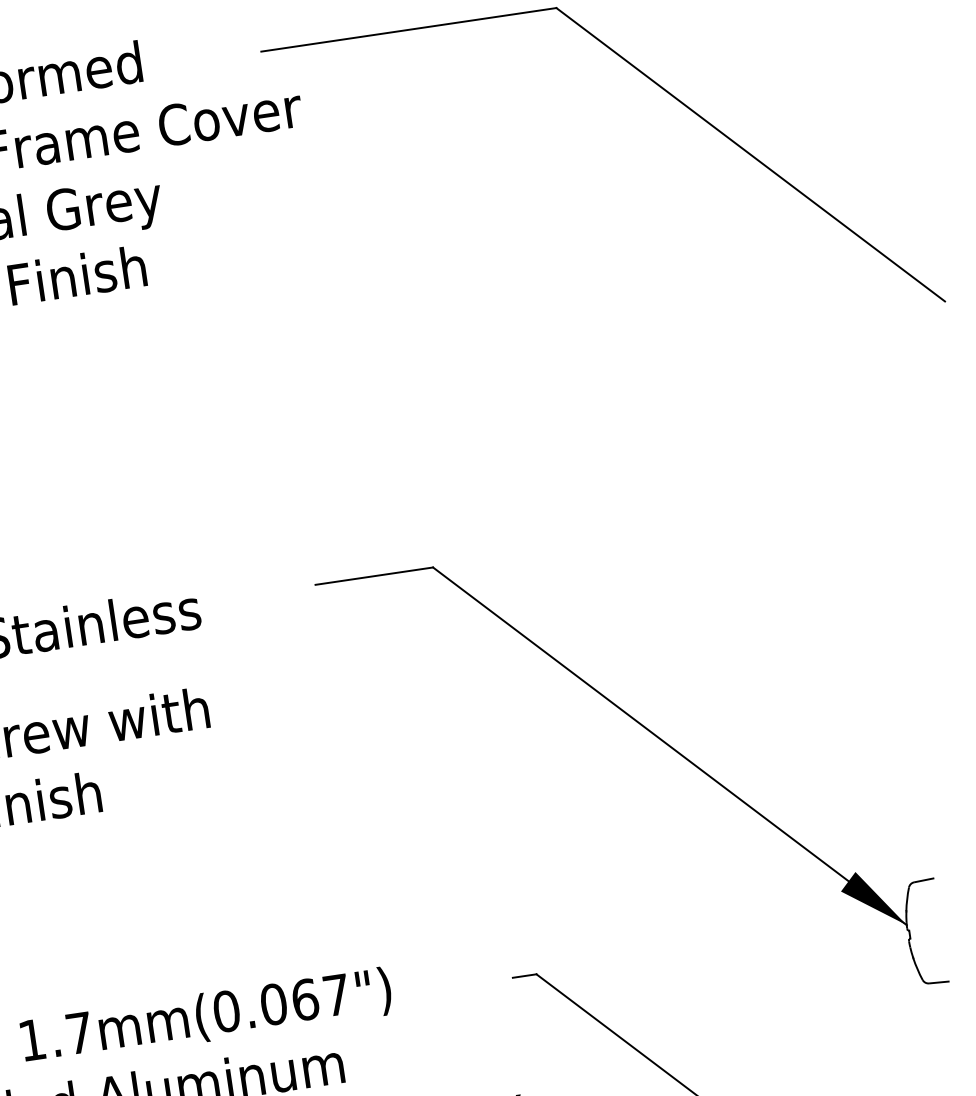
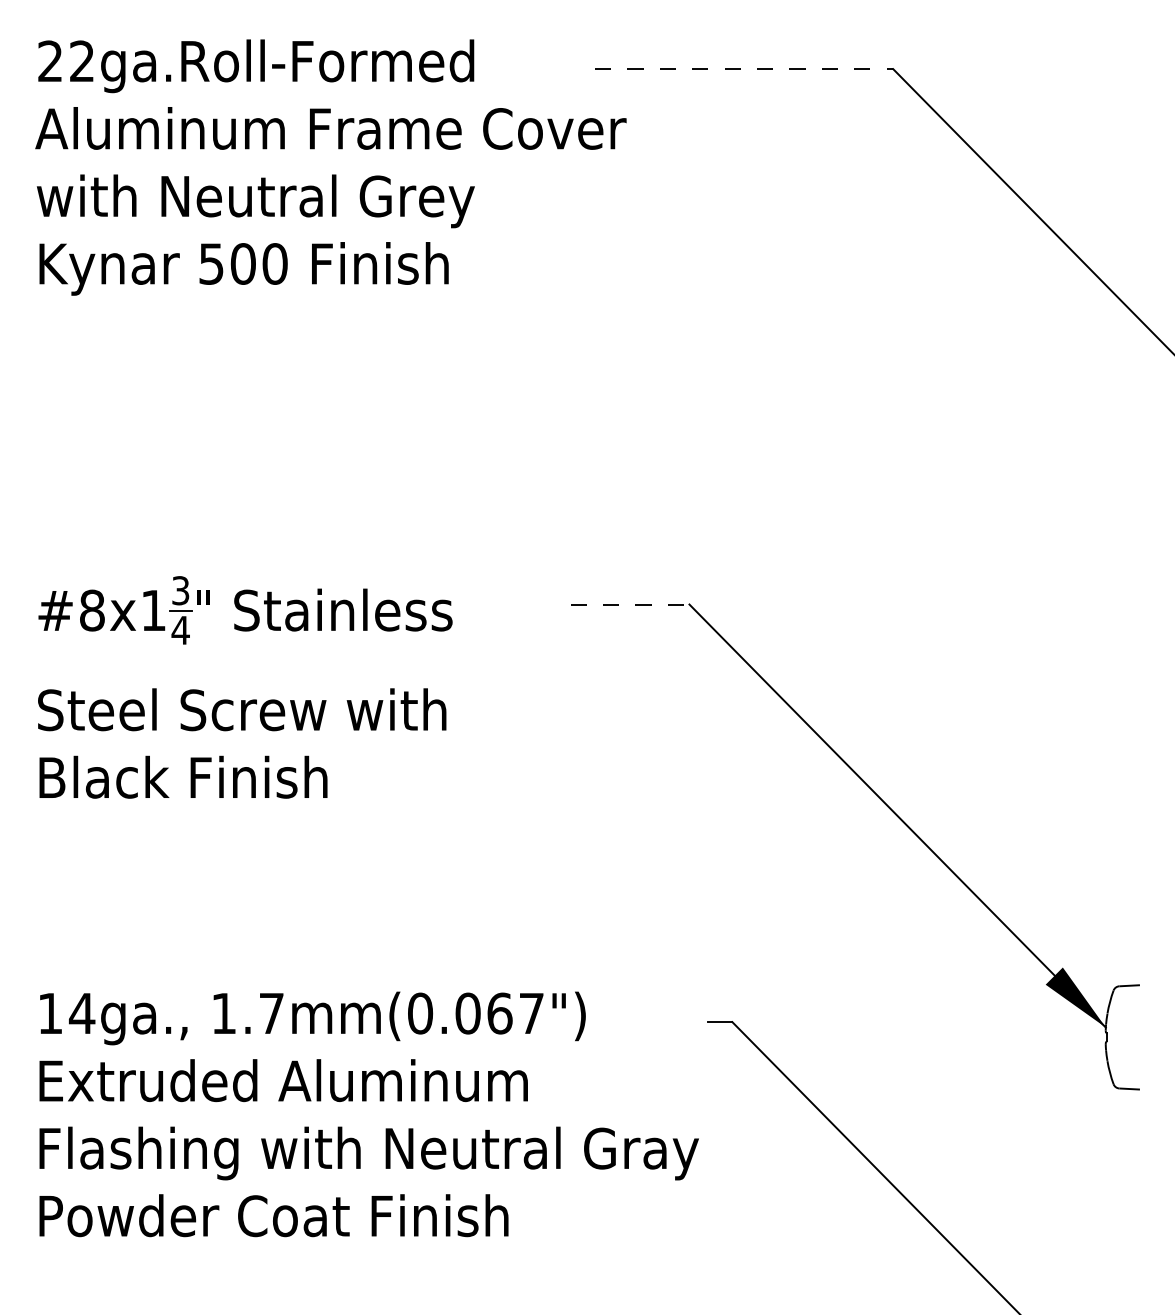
line: (409, 30) -> (744, 69), solid -> dashed
line: (374, 576) -> (630, 604), solid -> dashed

